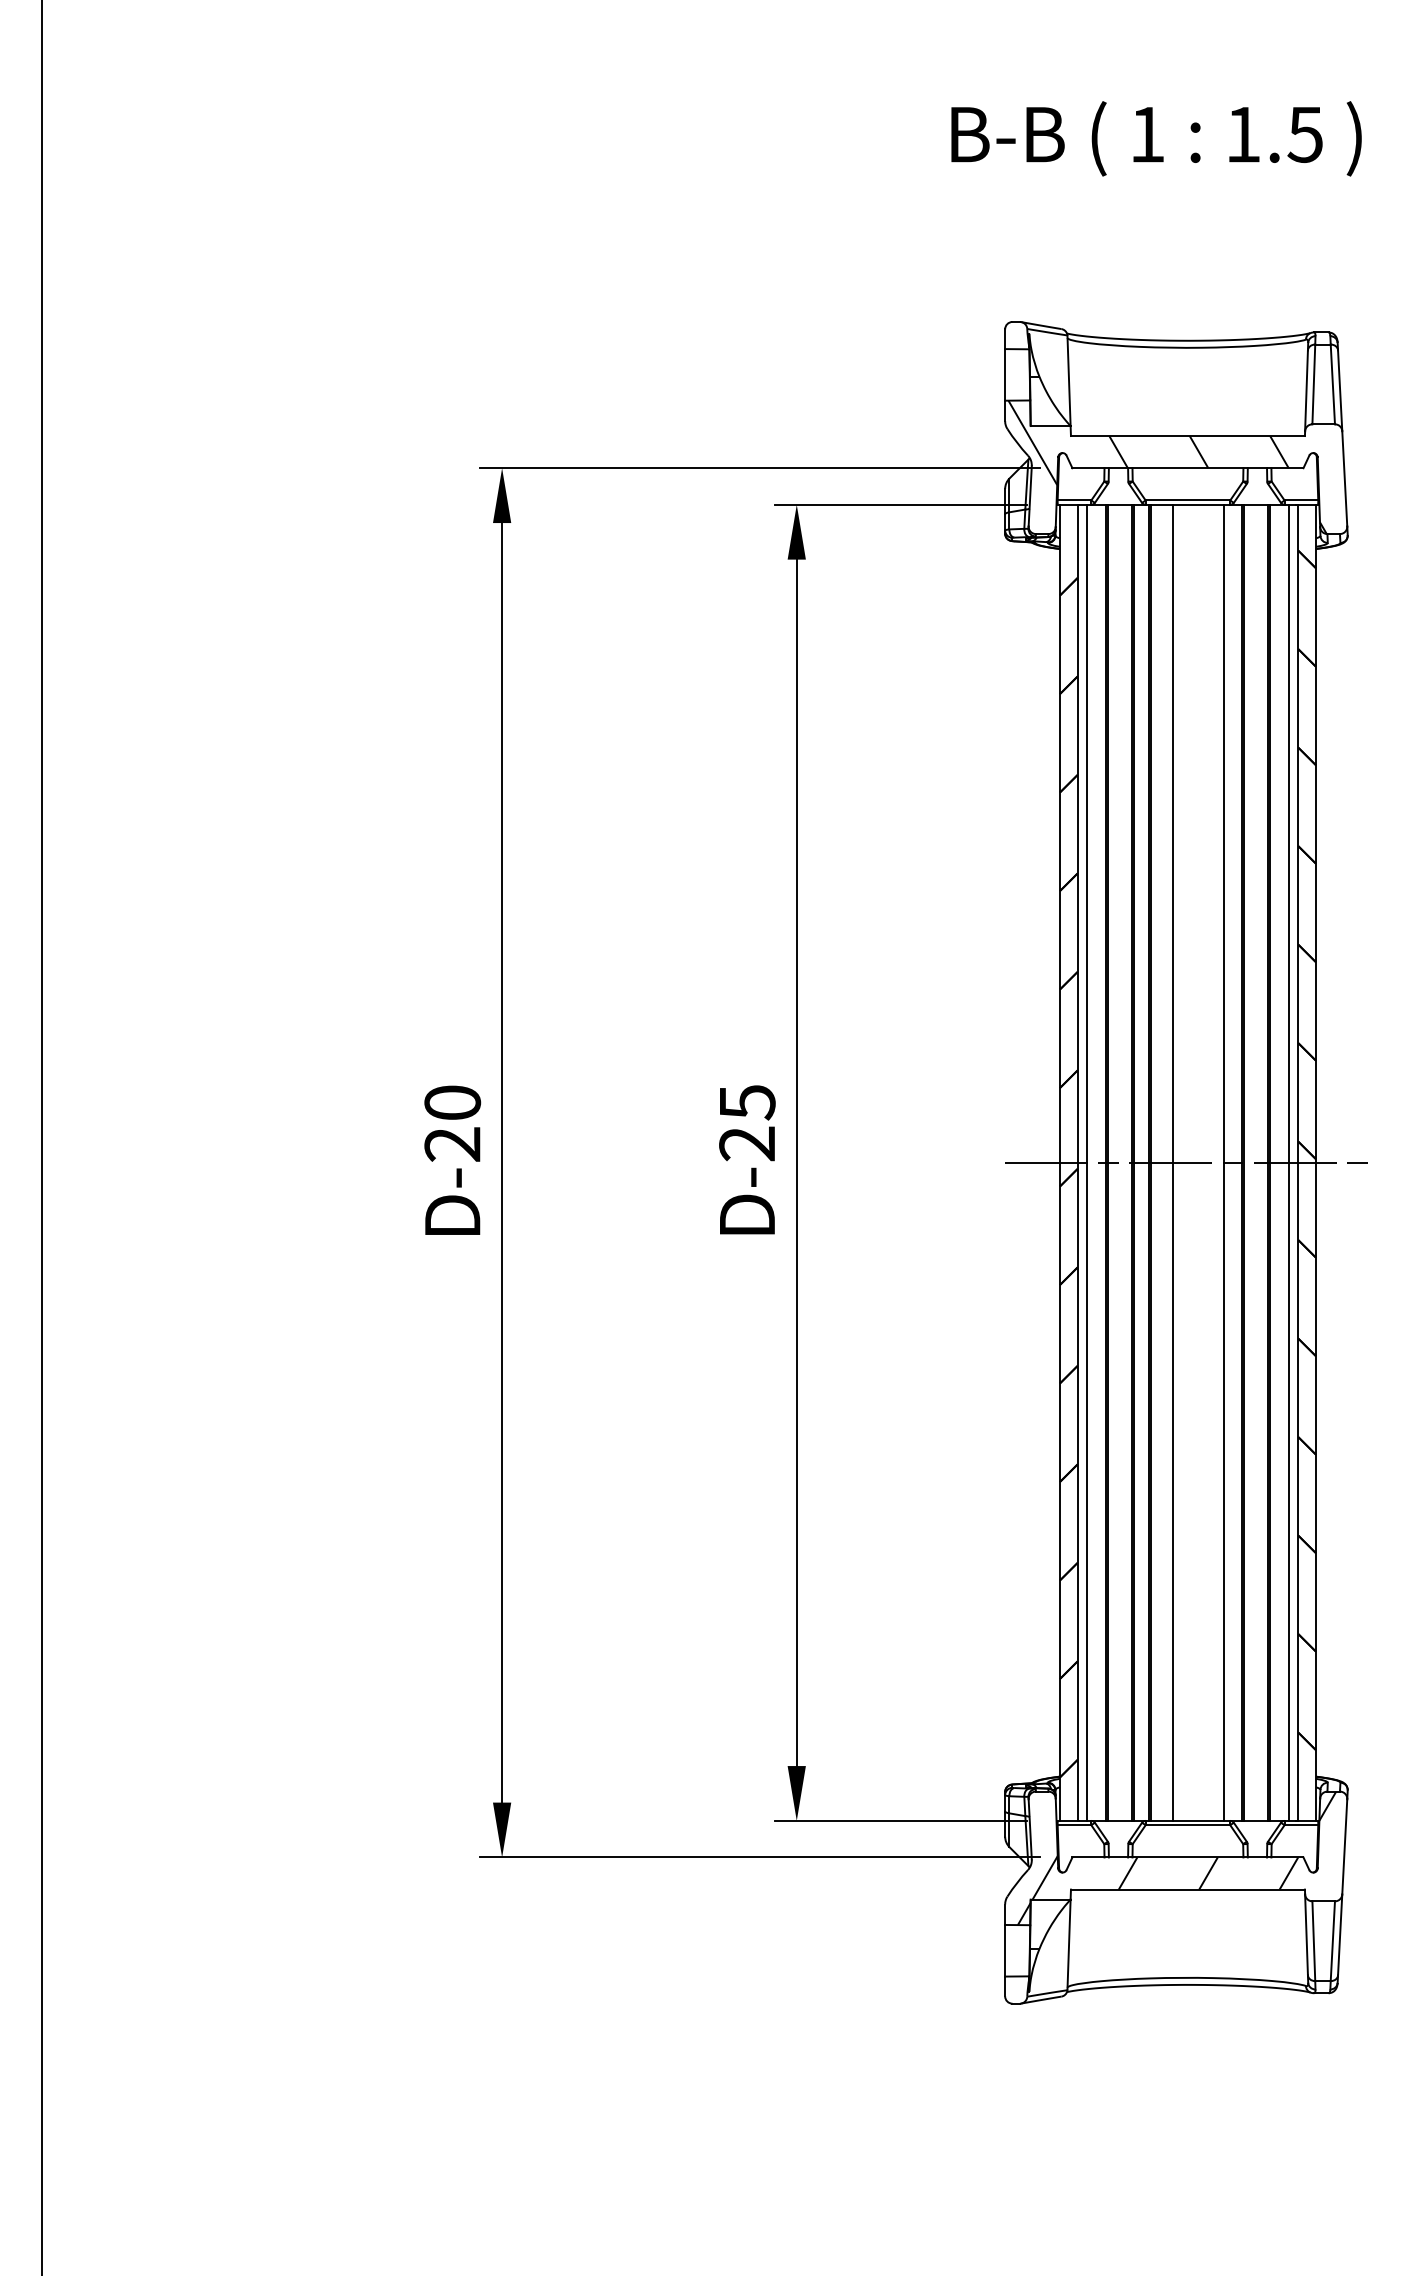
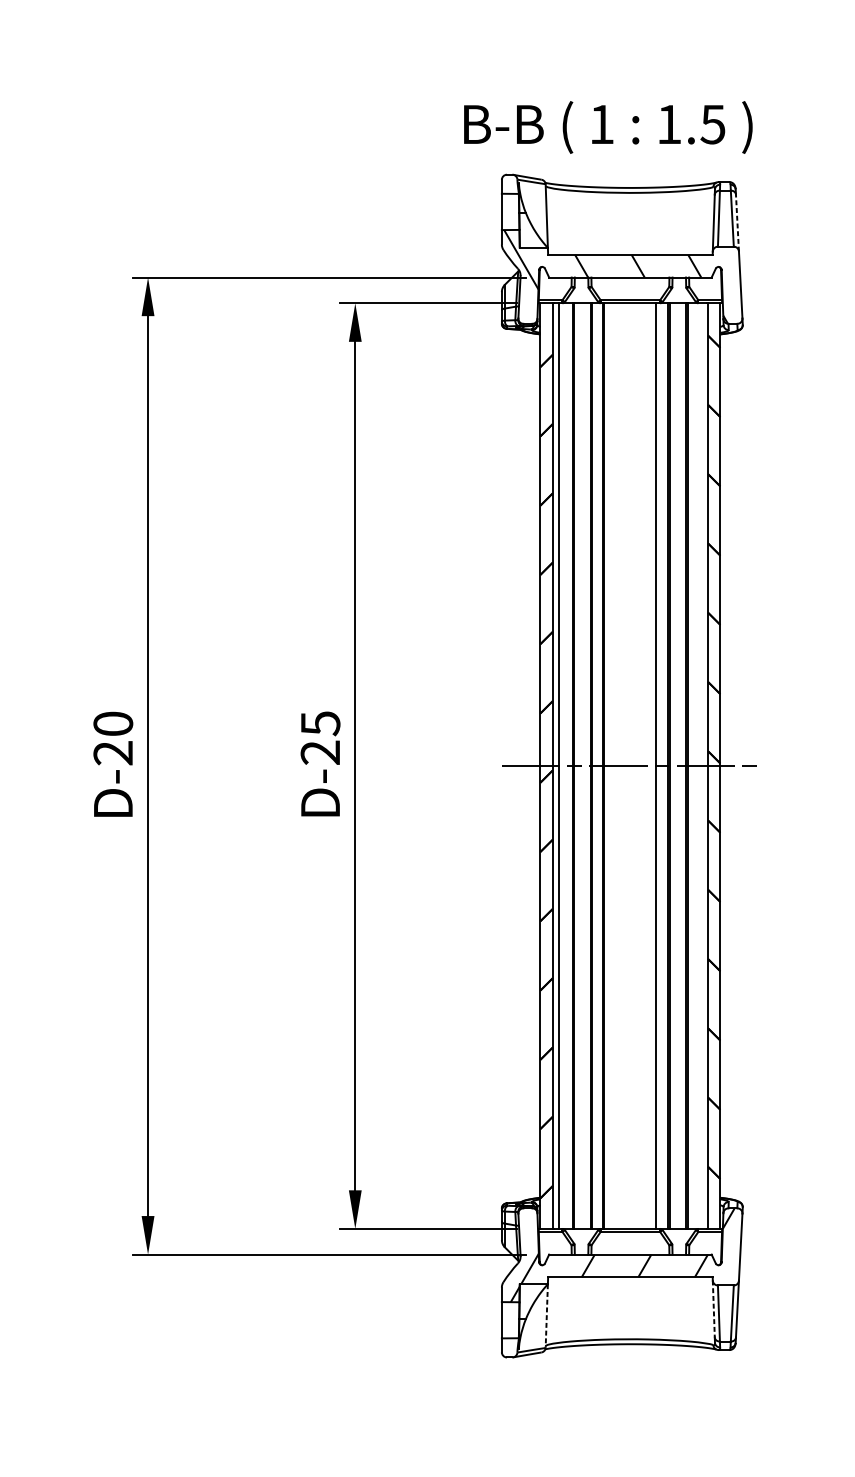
text: (1156, 138) -> (608, 127), moved
line: (1340, 390) -> (737, 222), solid -> dashed
line: (1172, 1162) -> (619, 765), removed
line: (1289, 1162) -> (701, 765), removed
line: (1306, 1934) -> (713, 1308), solid -> dashed
line: (1069, 1945) -> (547, 1316), solid -> dashed

